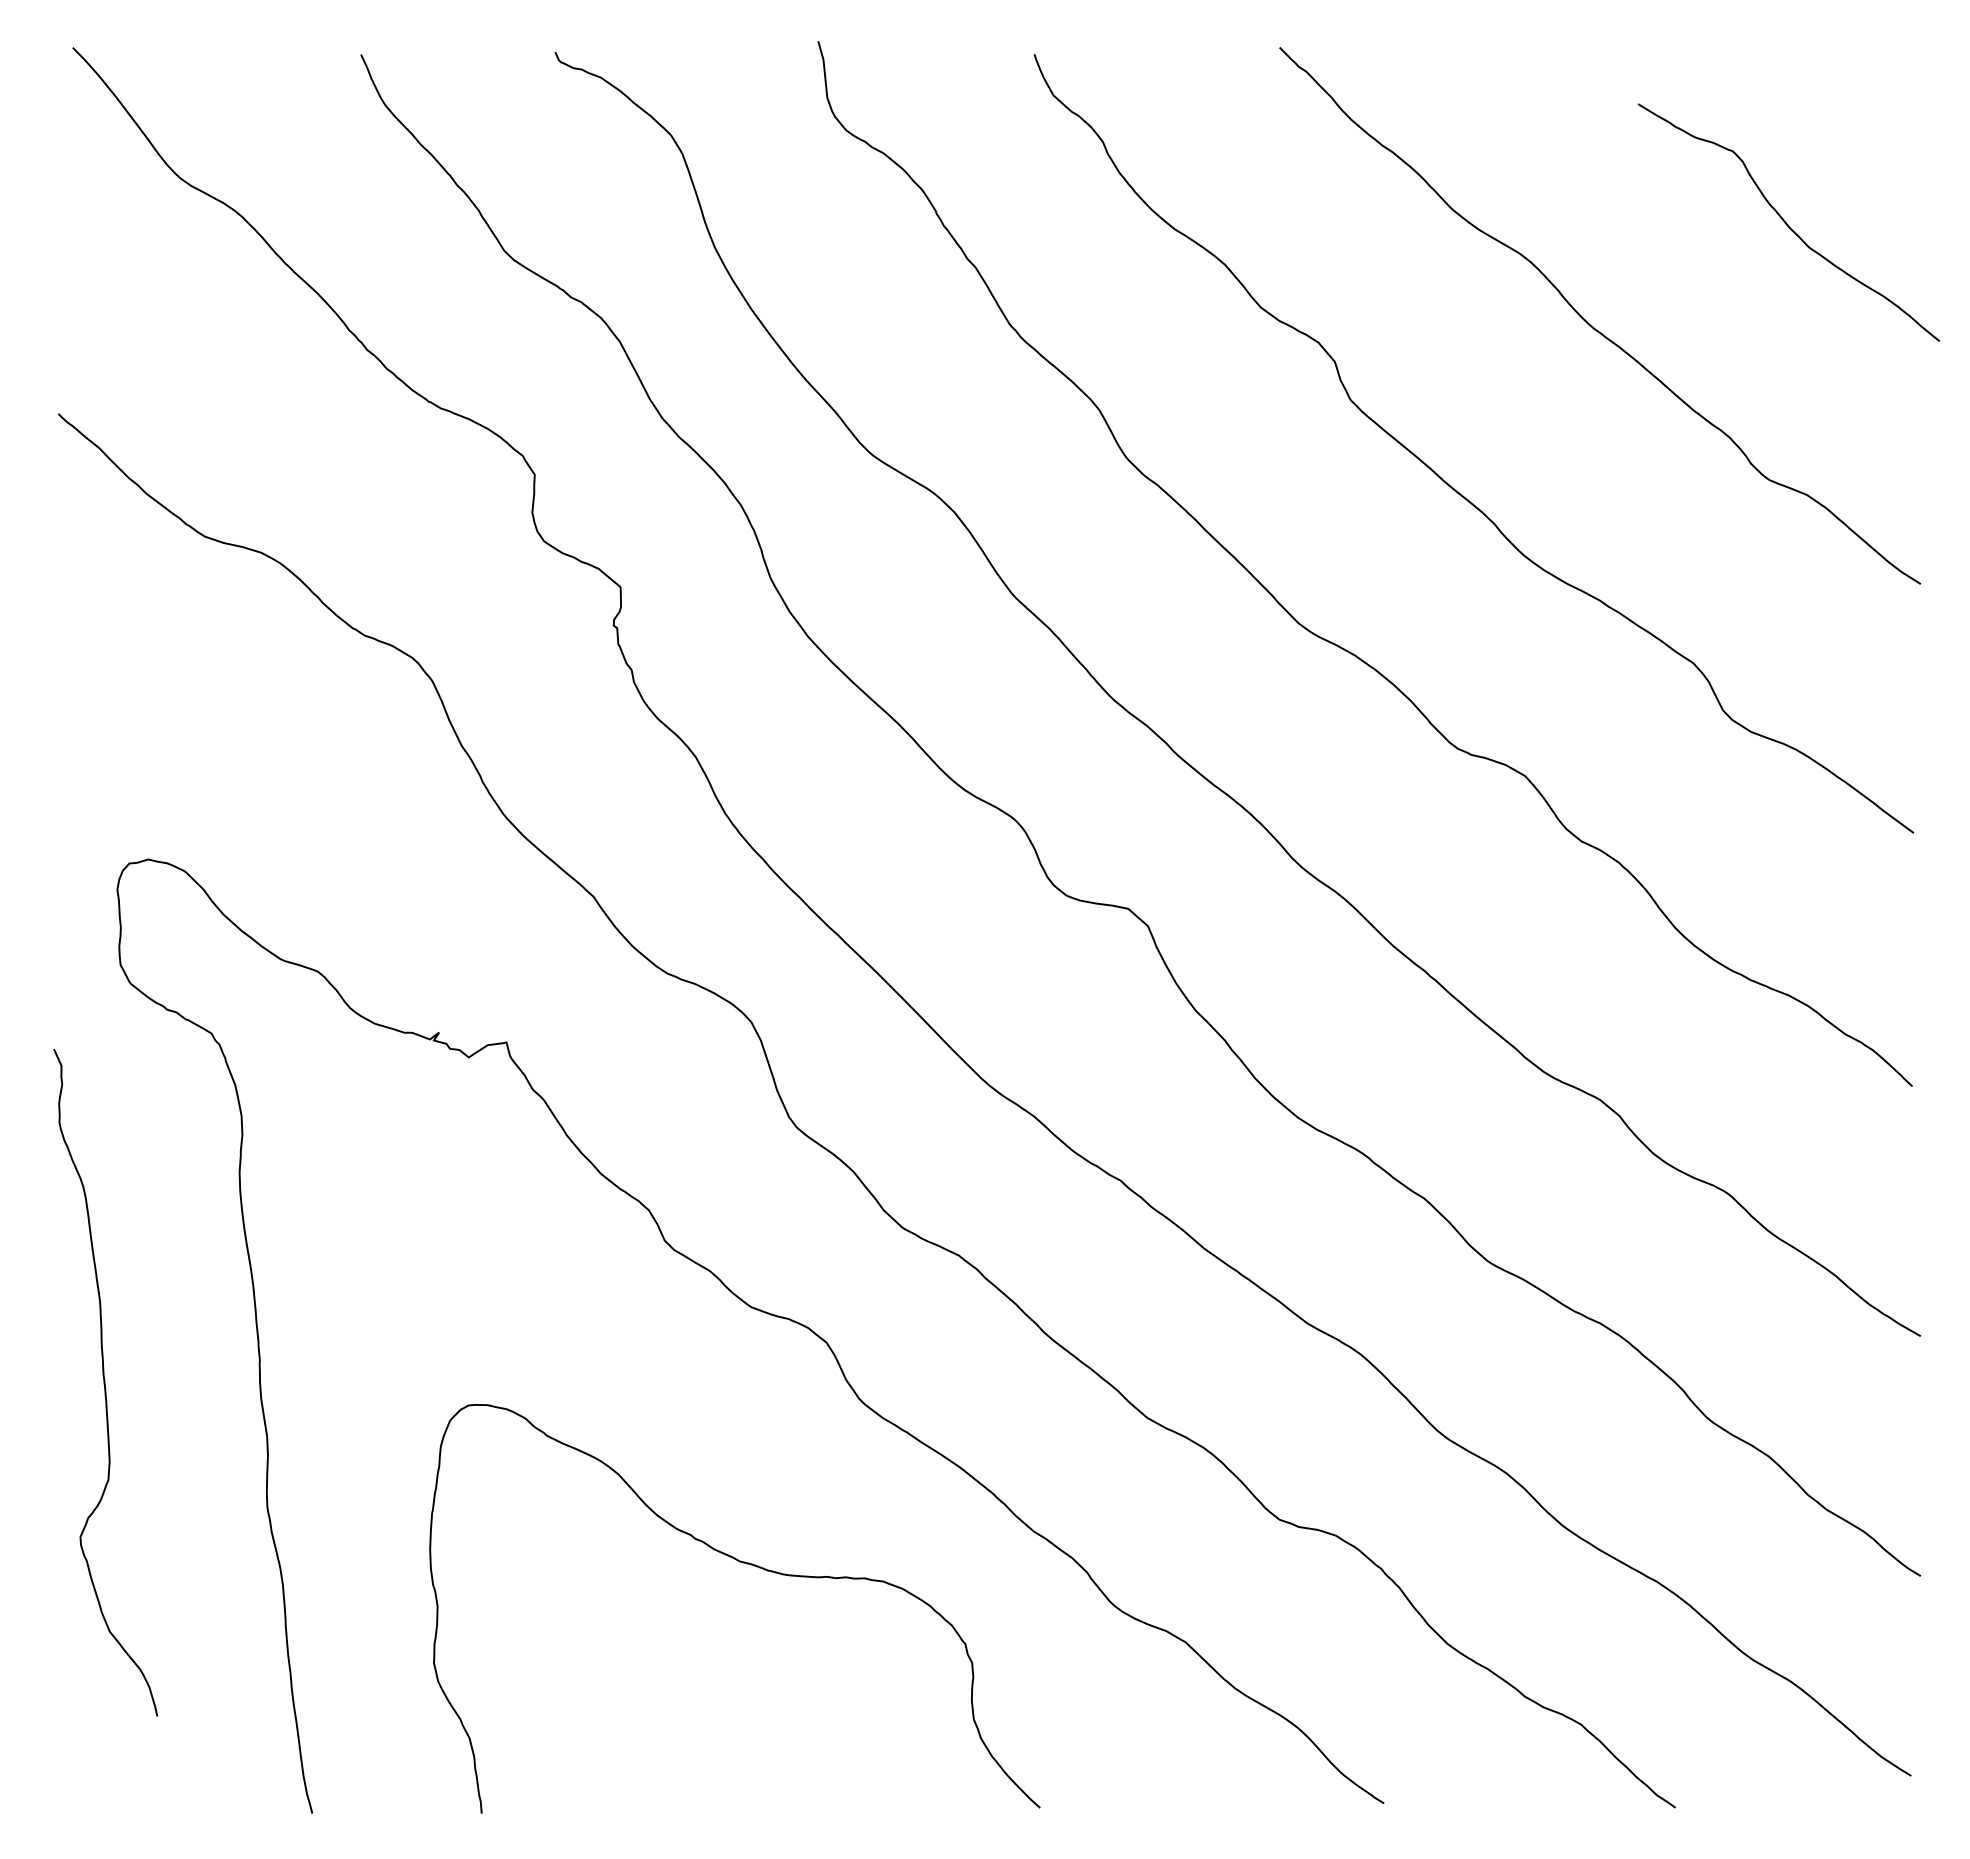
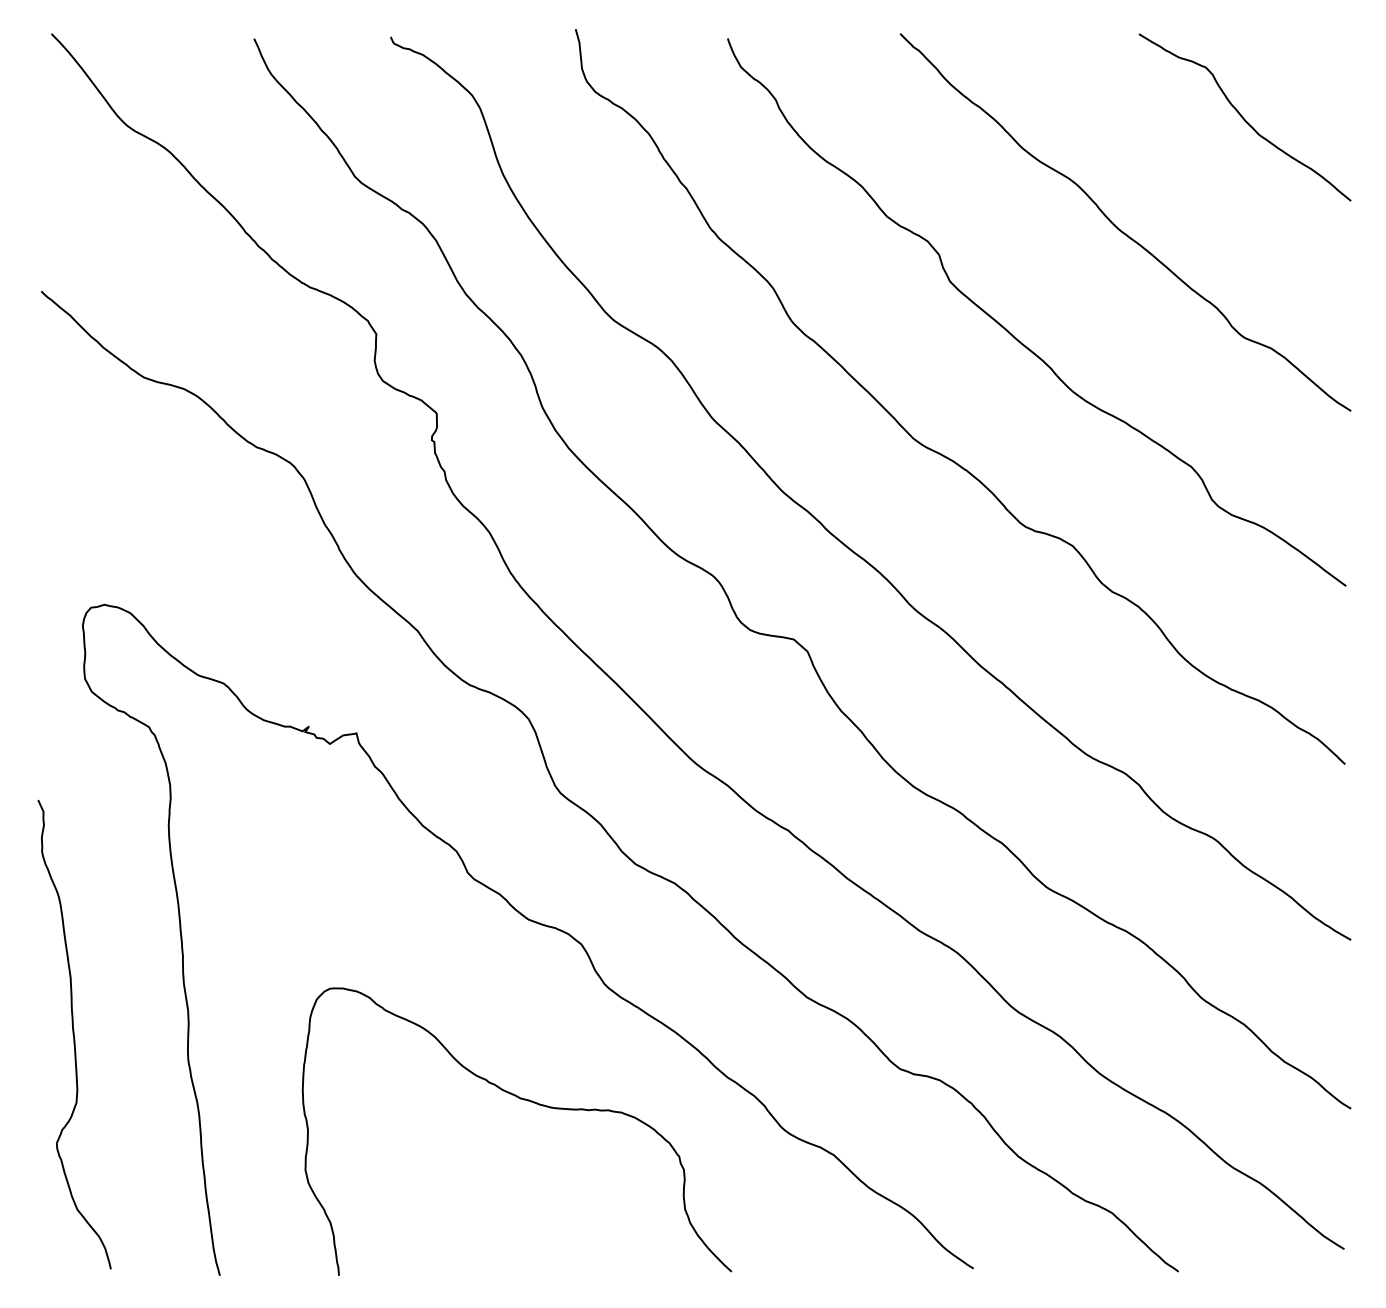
curve: (1787, 223) -> (1244, 118), moved
curve: (105, 1382) -> (74, 1034), moved

